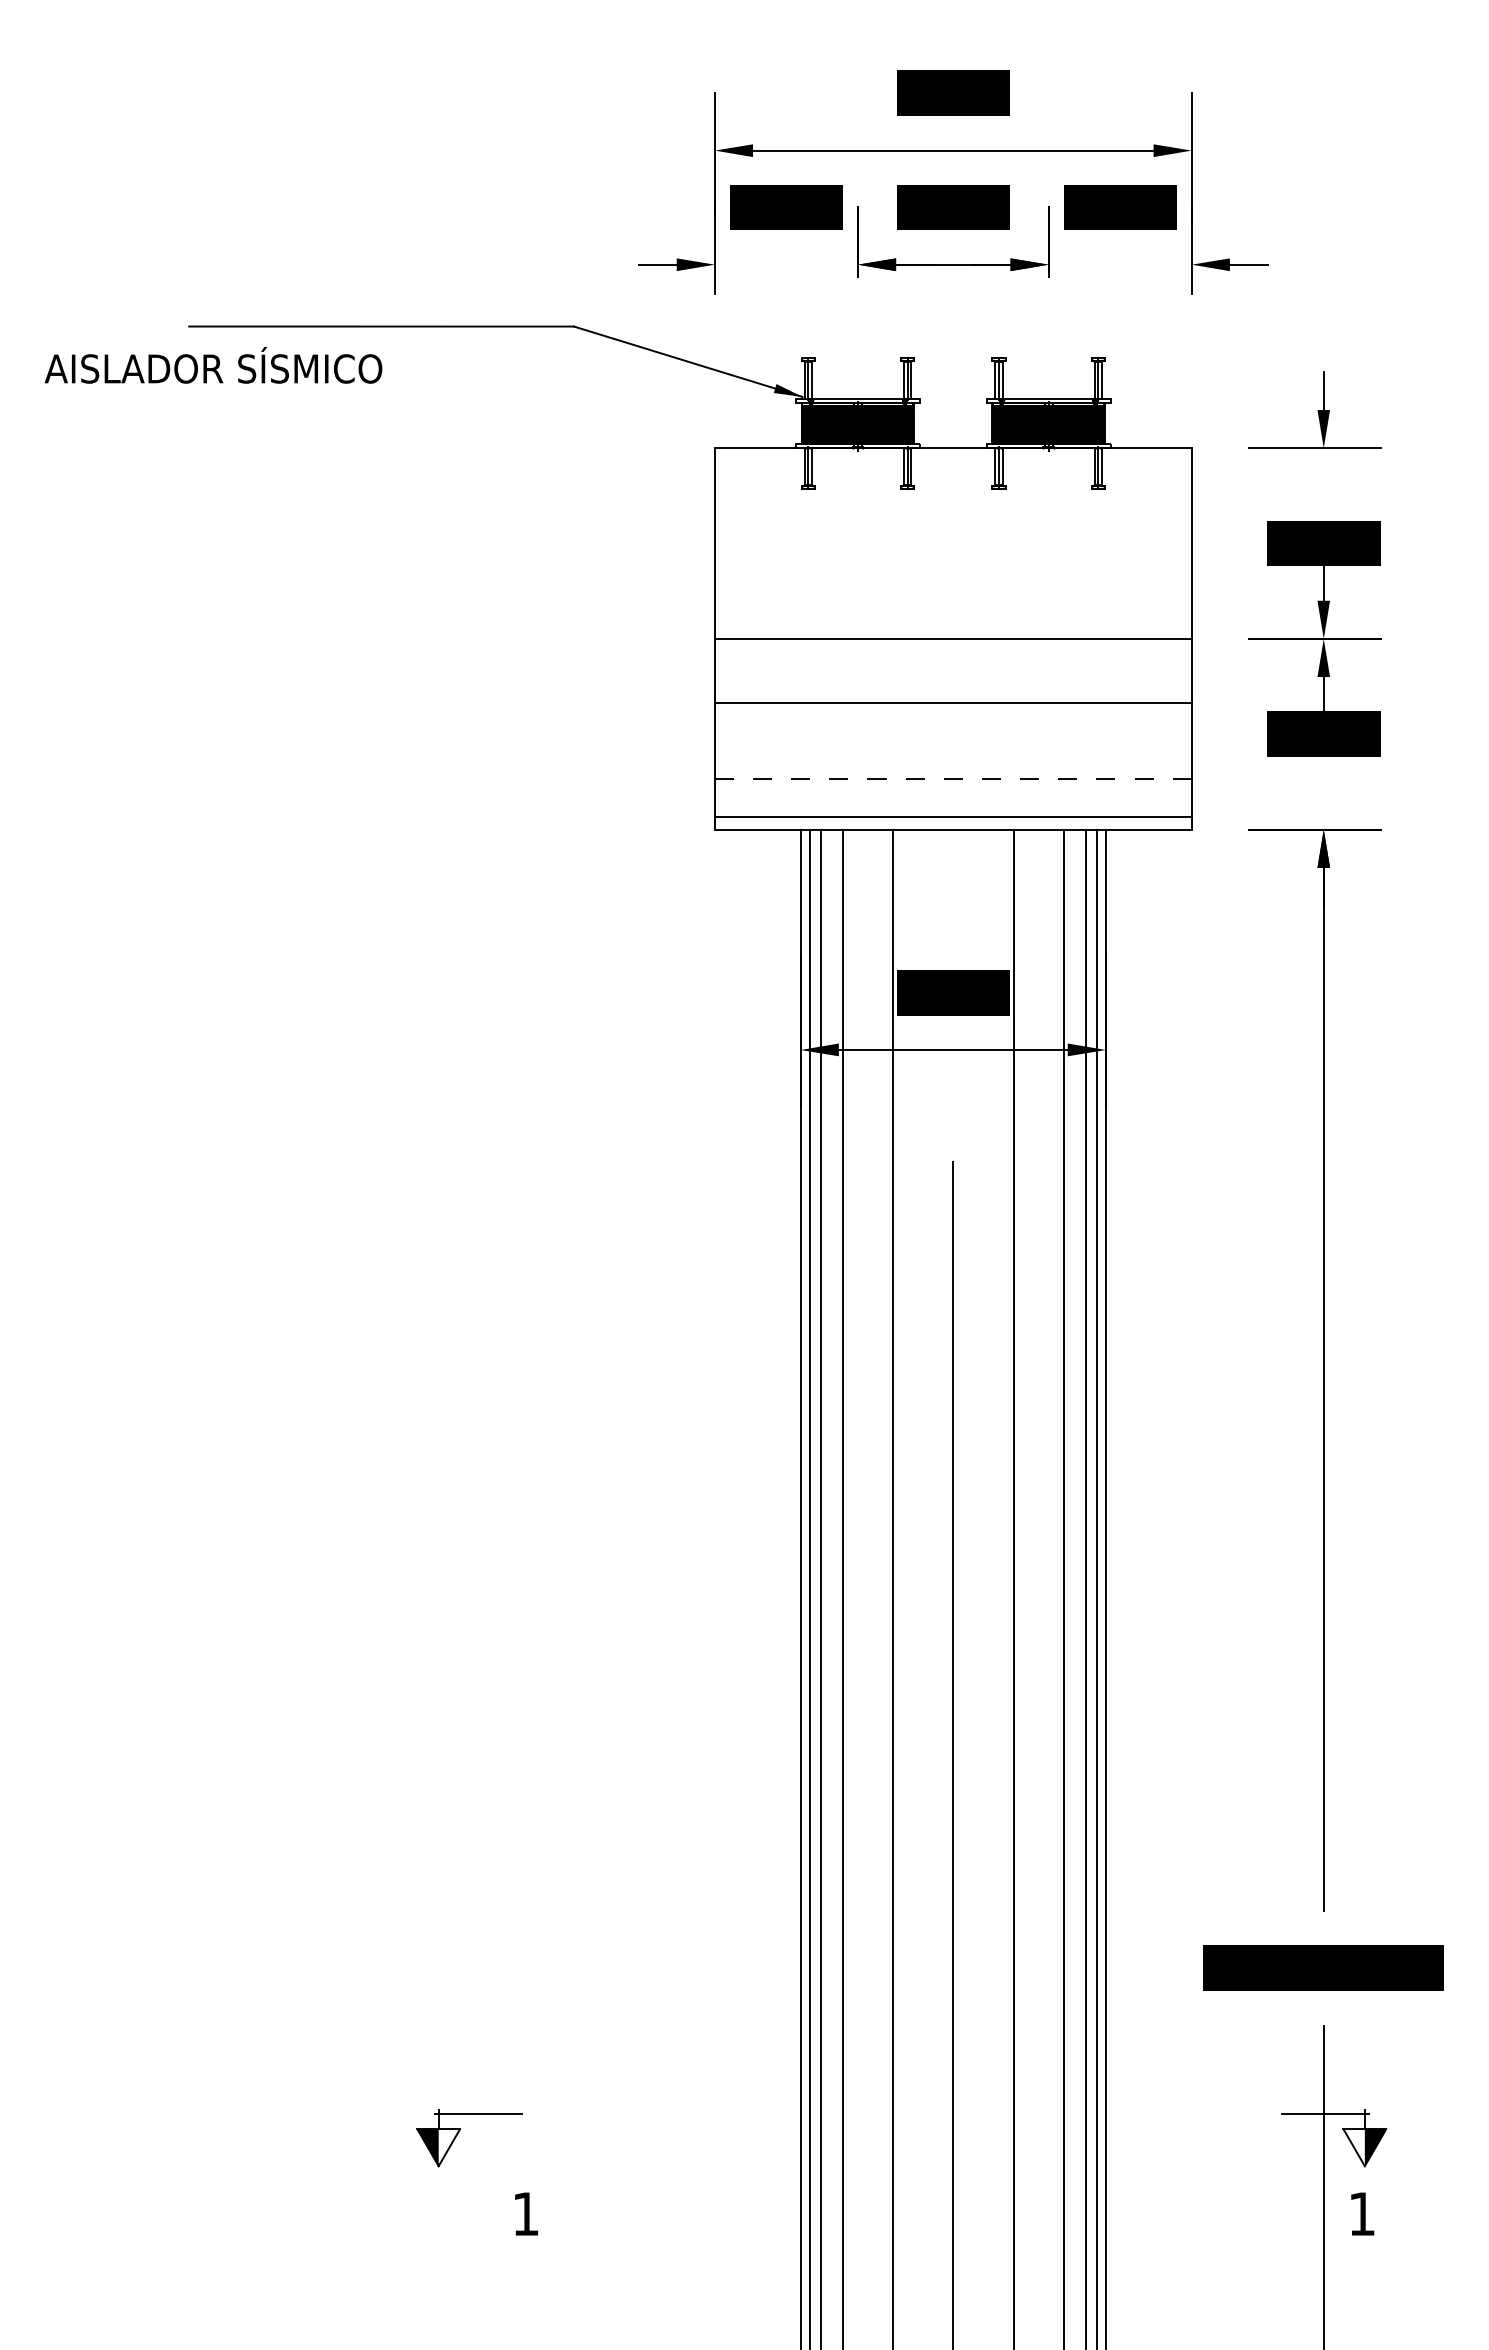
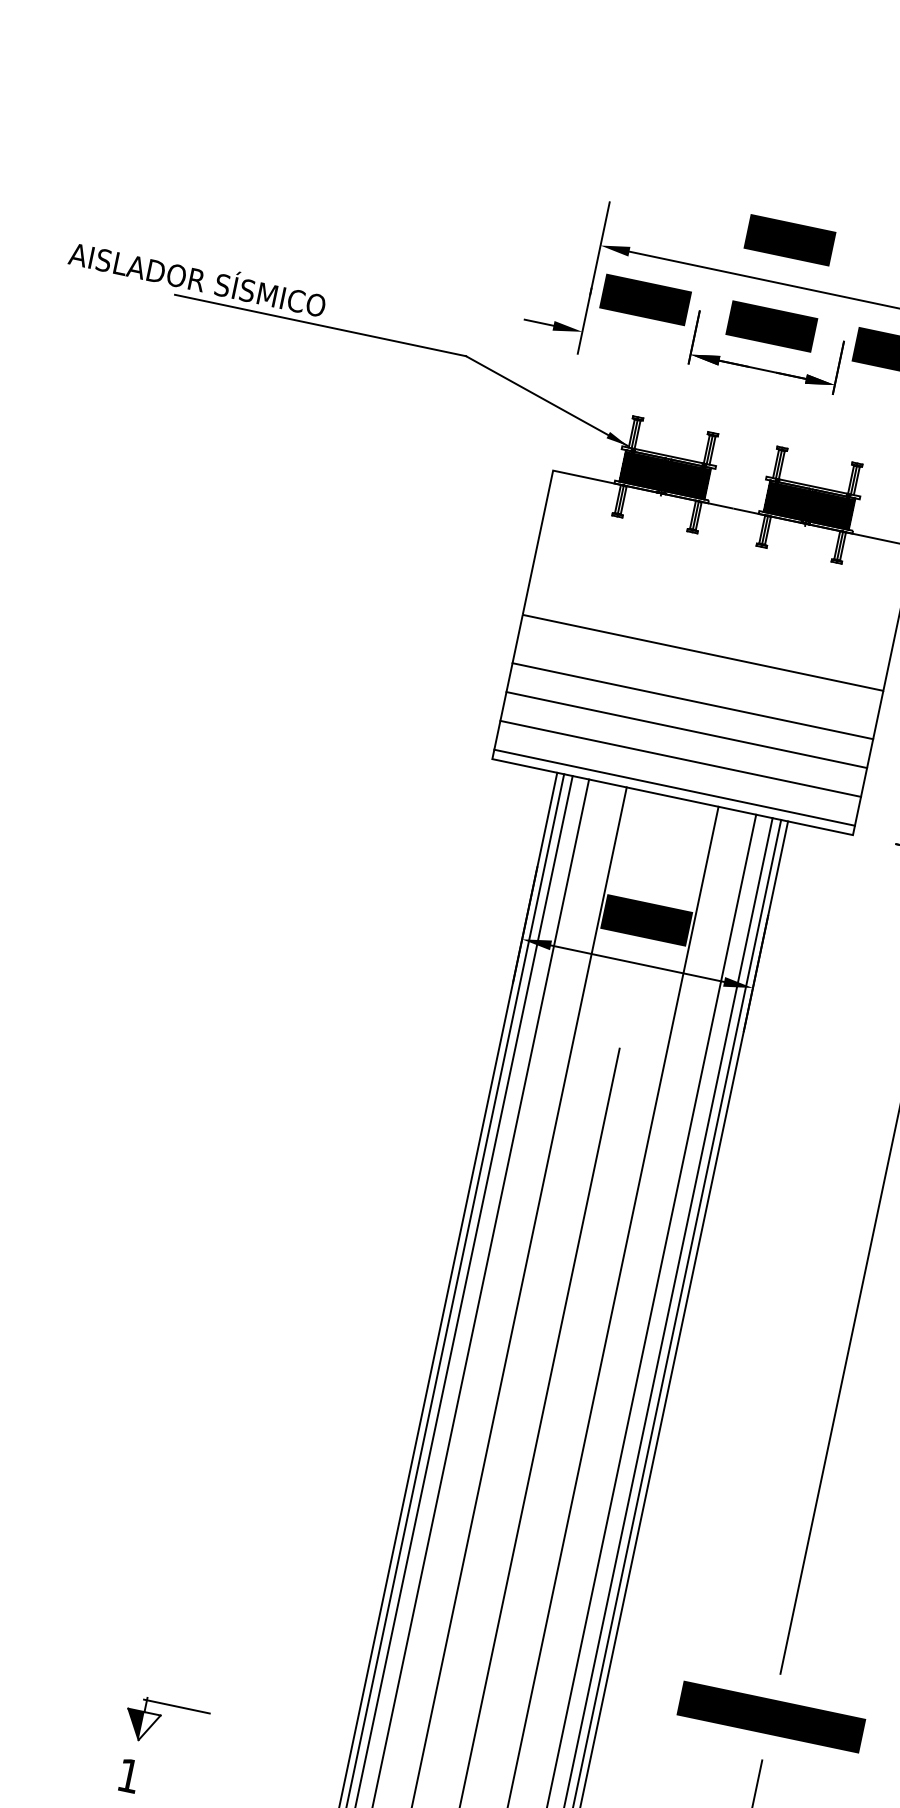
text: (213, 365) -> (197, 277), moved
line: (952, 741) -> (686, 730), added
line: (953, 779) -> (680, 759), dashed -> solid
part: (459, 2132) -> (159, 1717), moved

